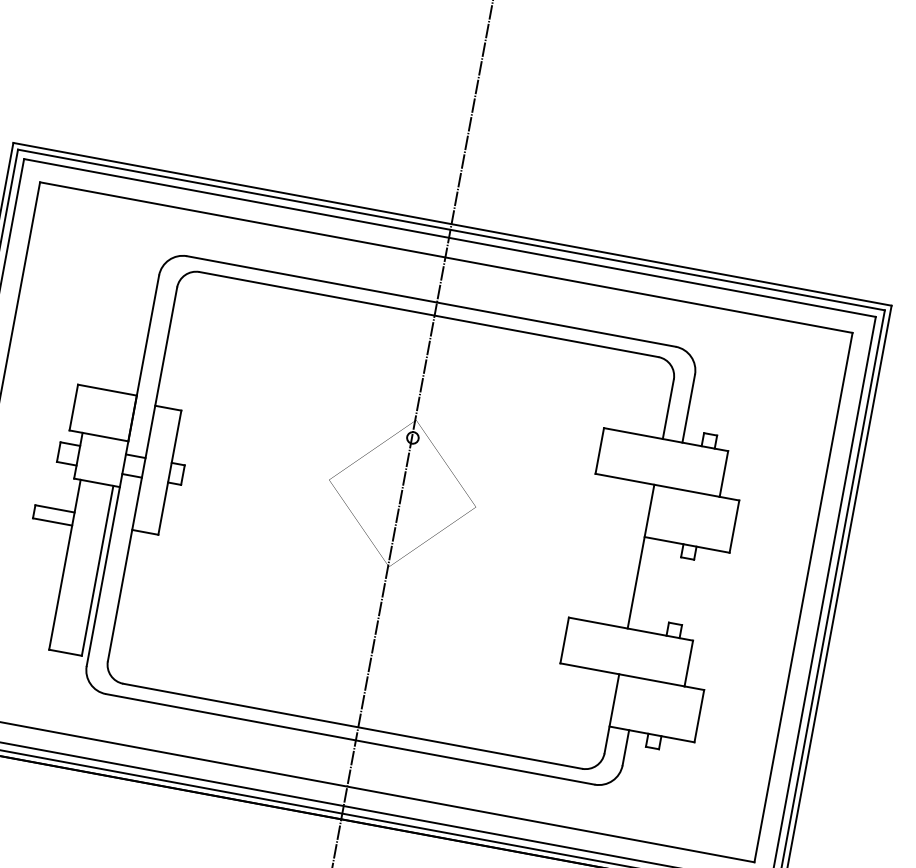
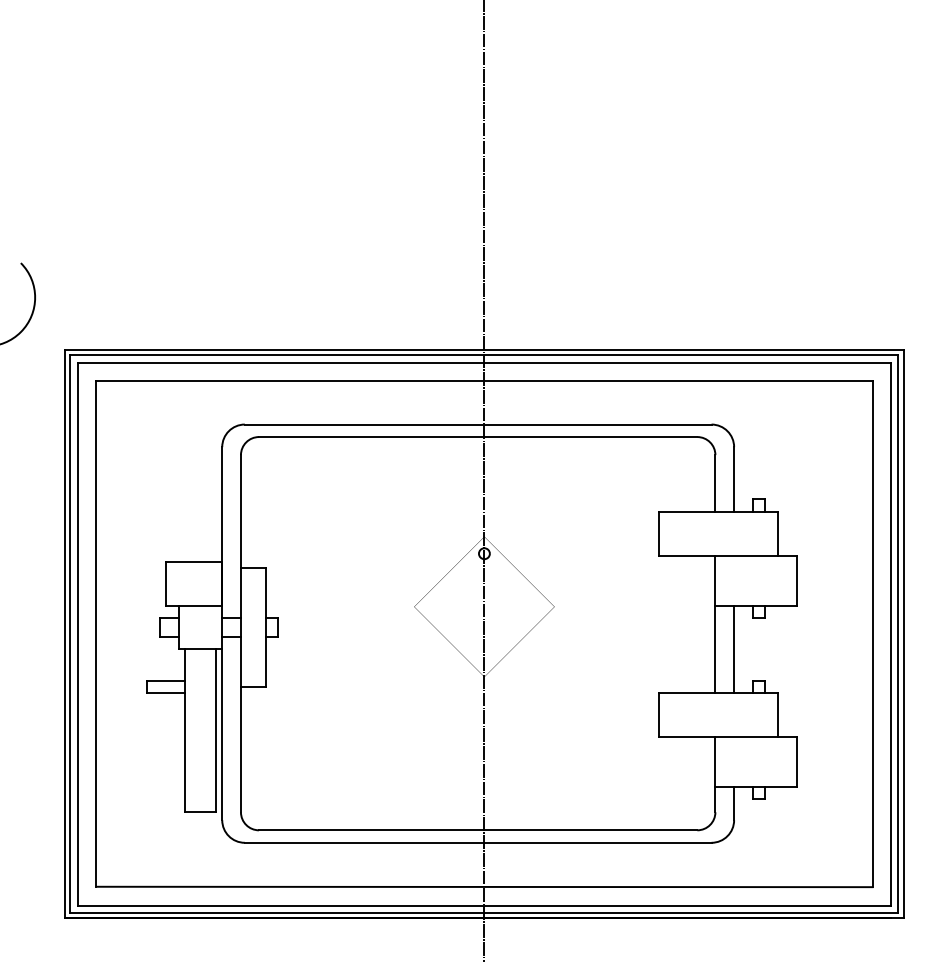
line: (656, 585) -> (734, 648), added

